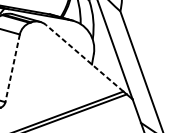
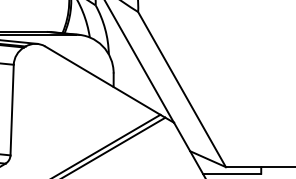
line: (84, 58) -> (102, 80), dashed -> solid
line: (12, 68) -> (12, 110), dashed -> solid

